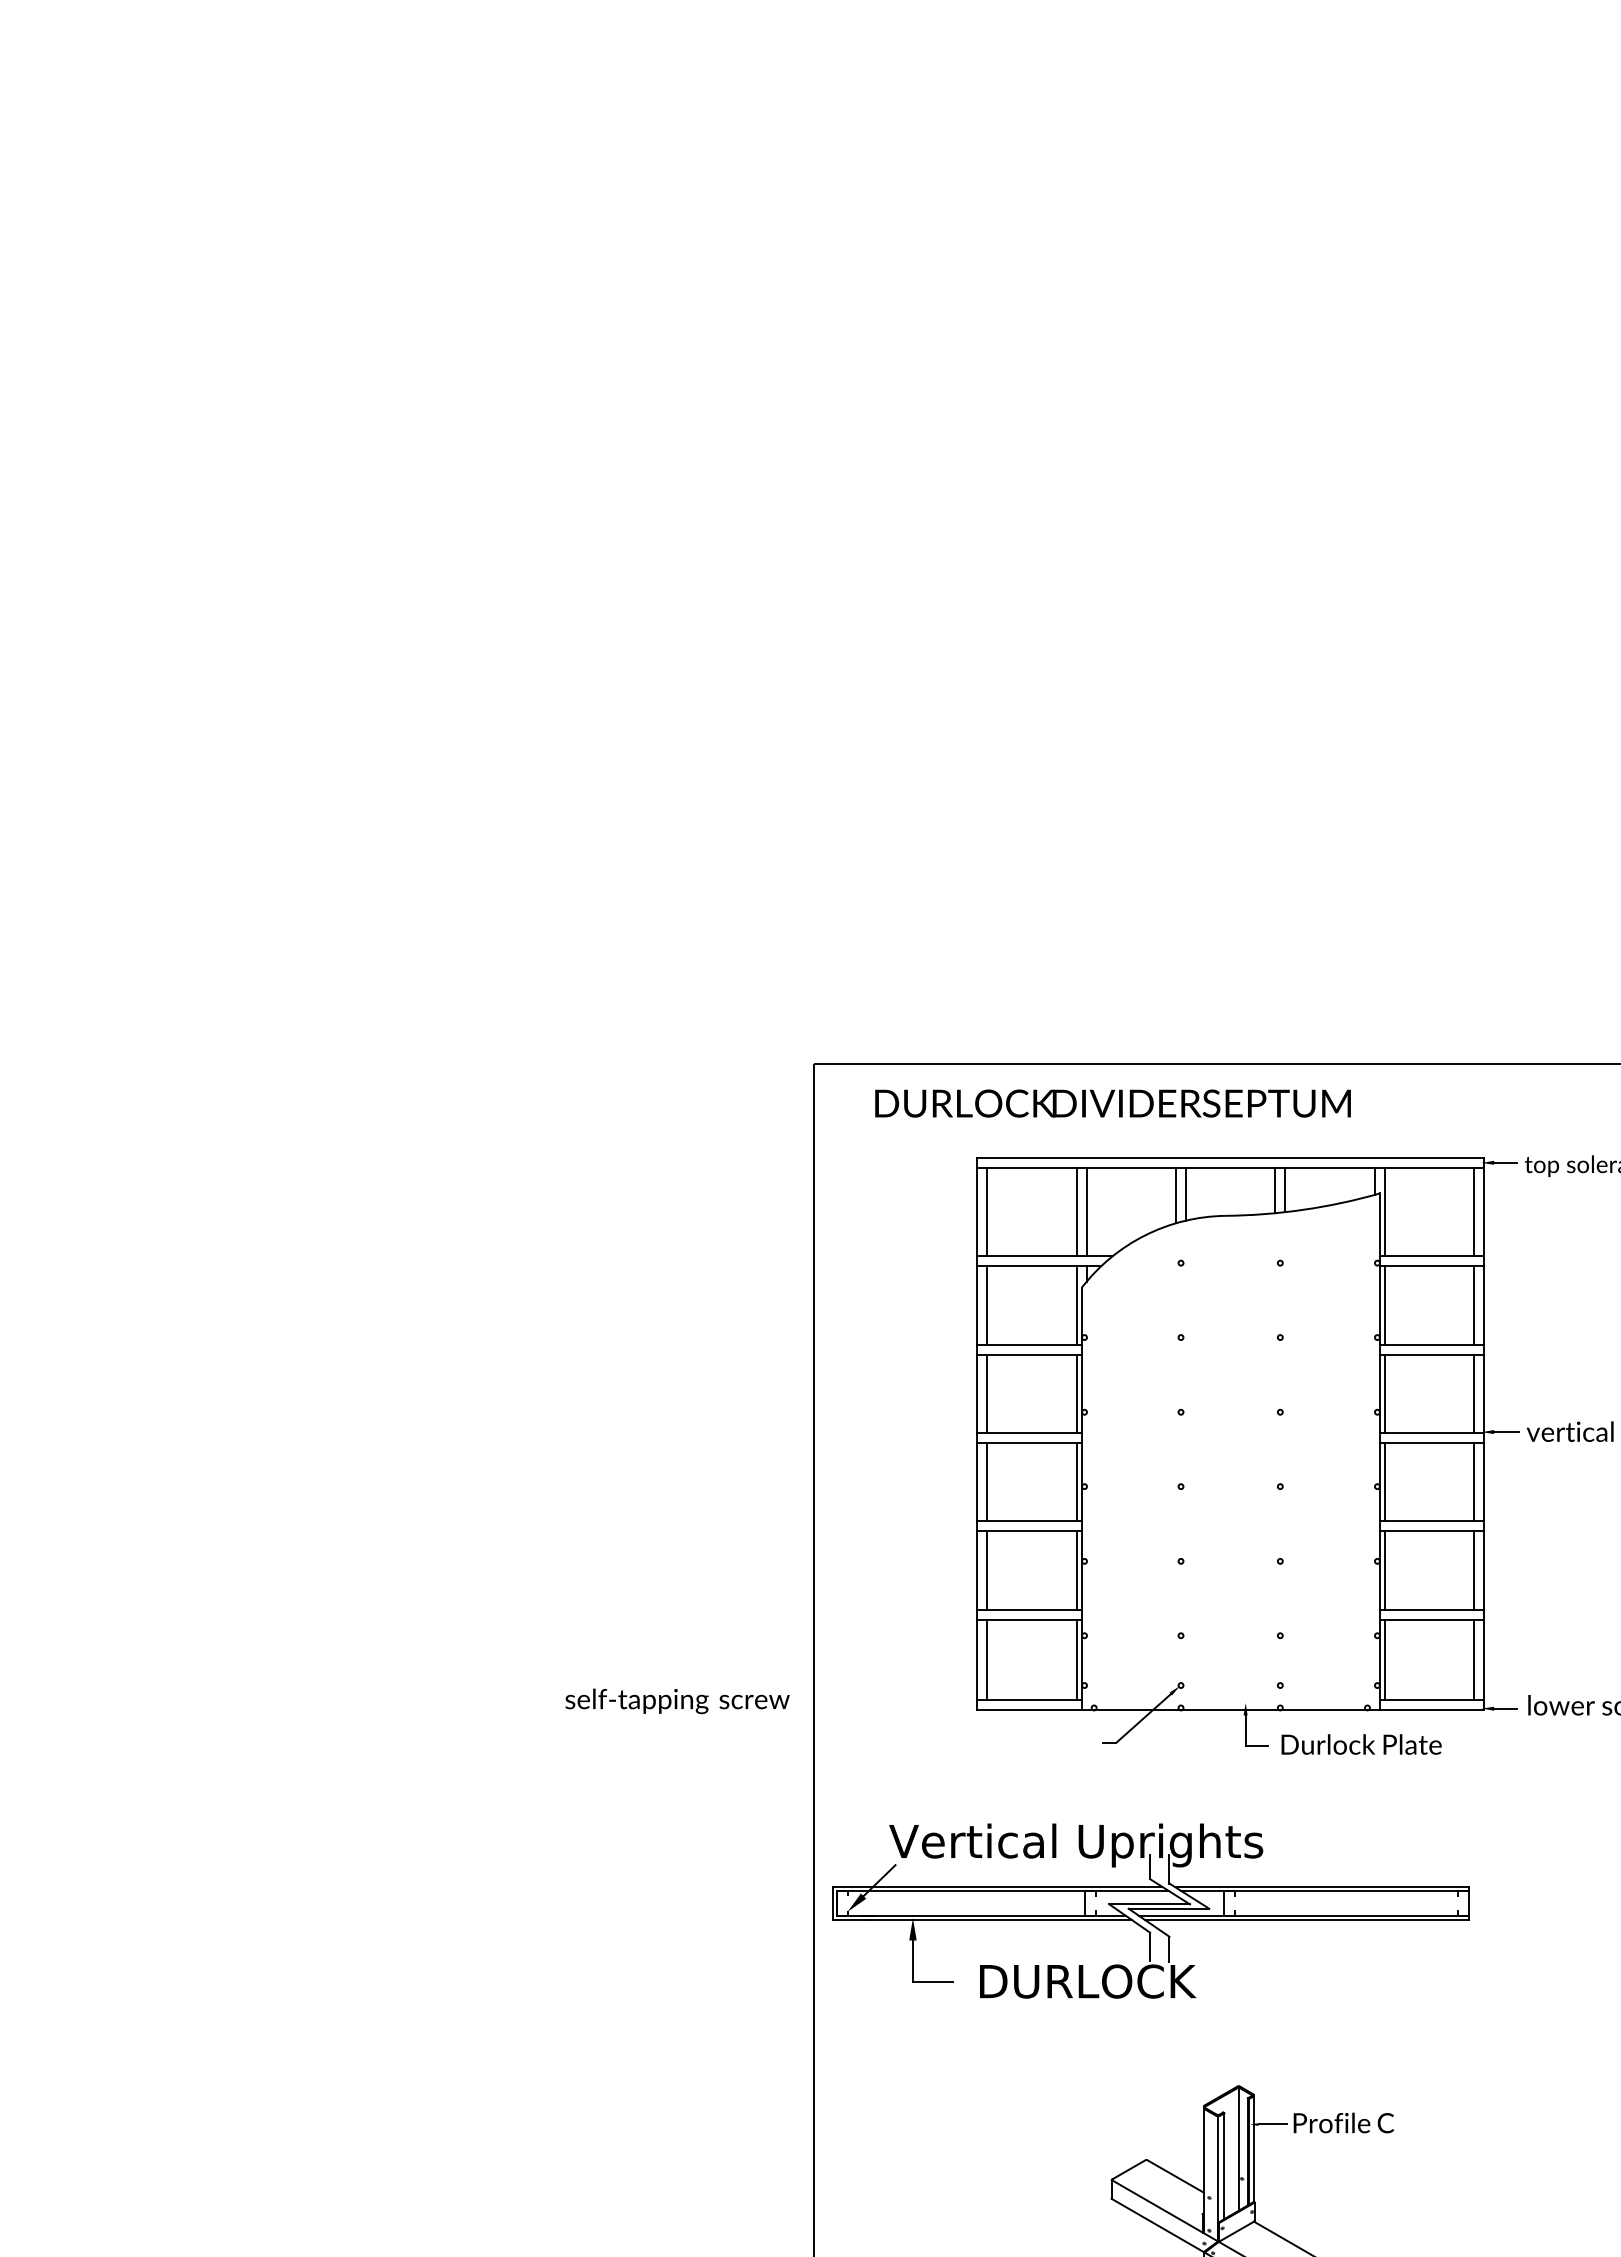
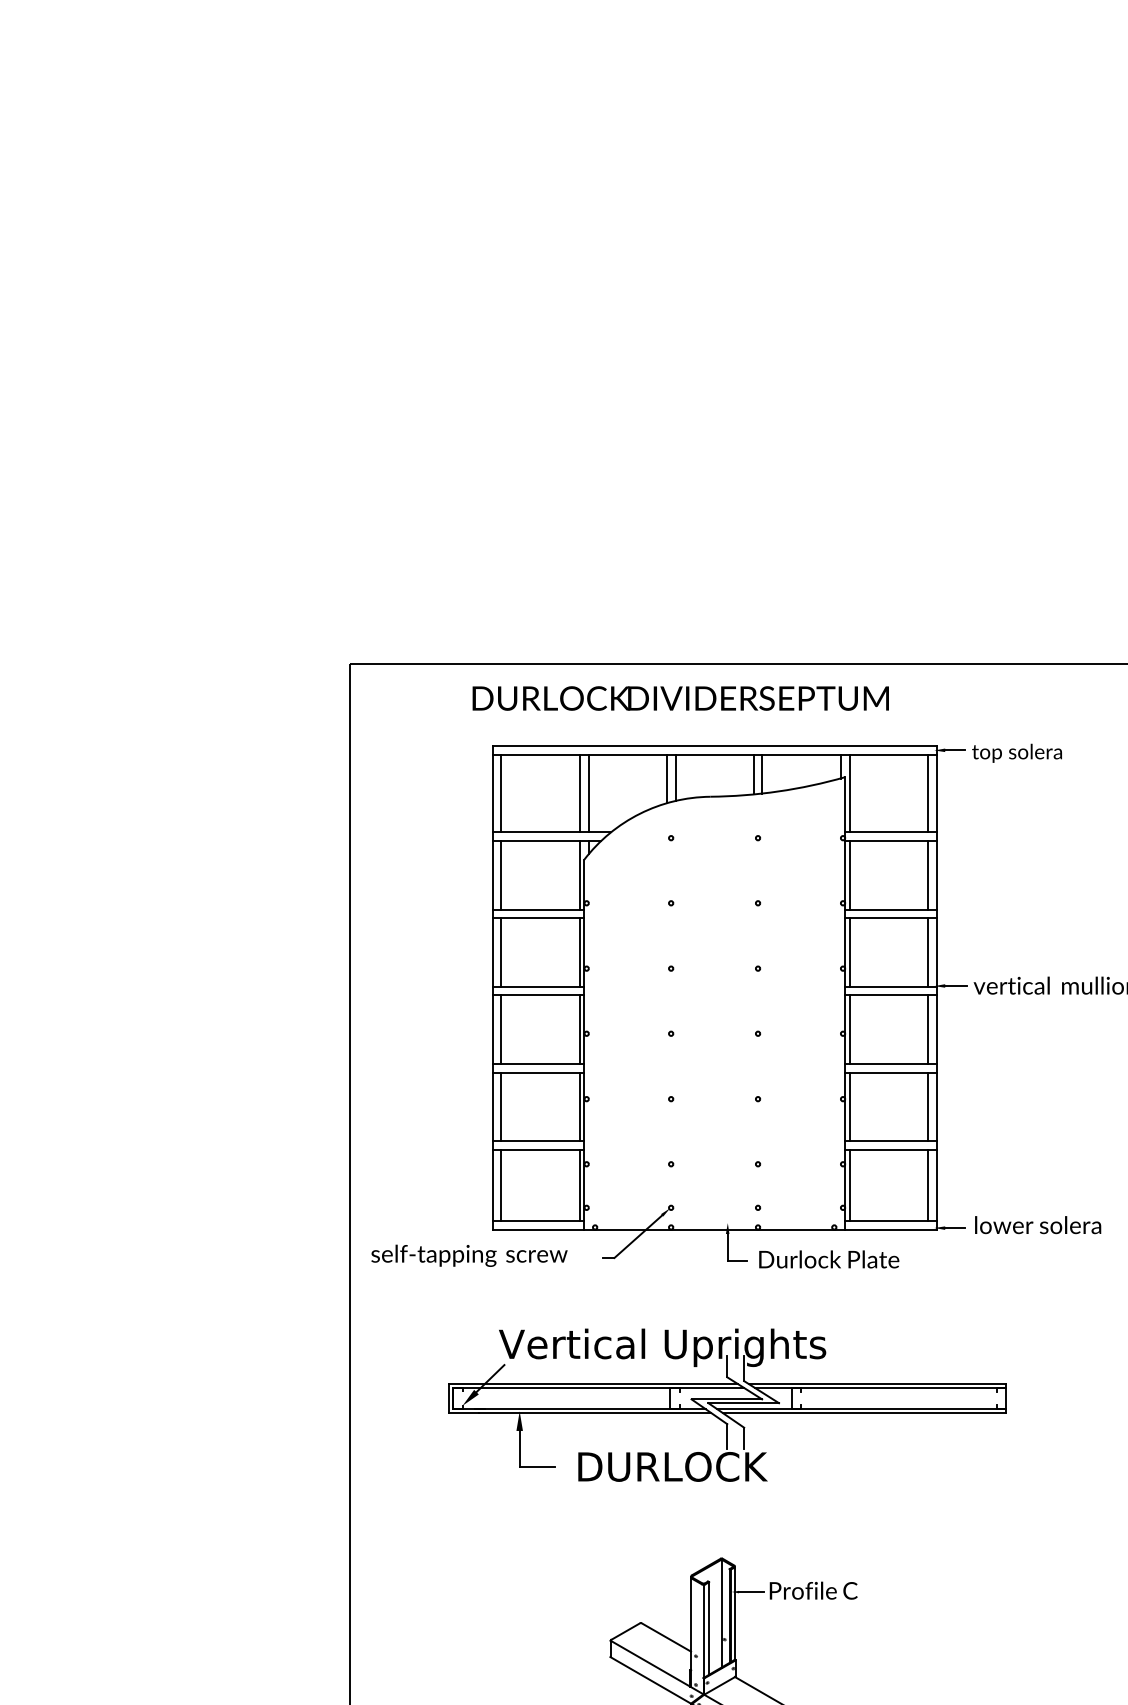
text: (1112, 1103) -> (680, 698), moved
text: (677, 1701) -> (469, 1255), moved
part: (1150, 1910) -> (727, 1404), moved

